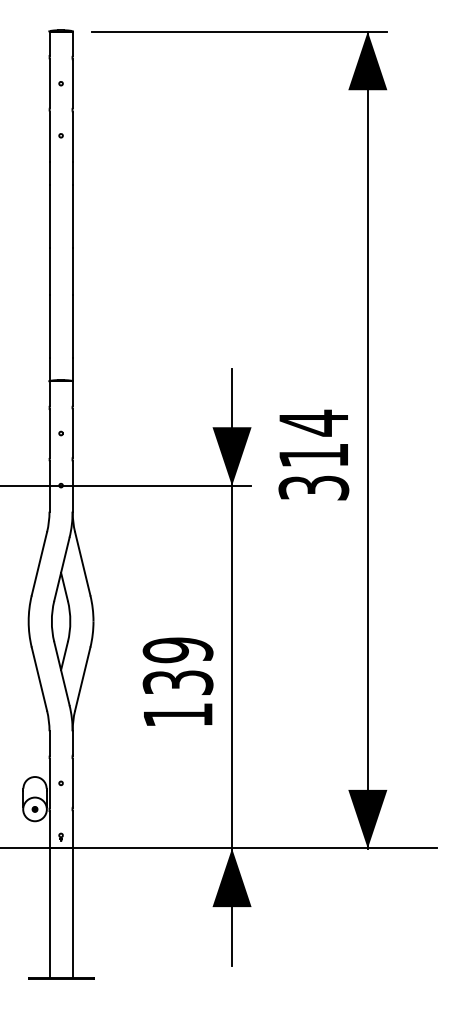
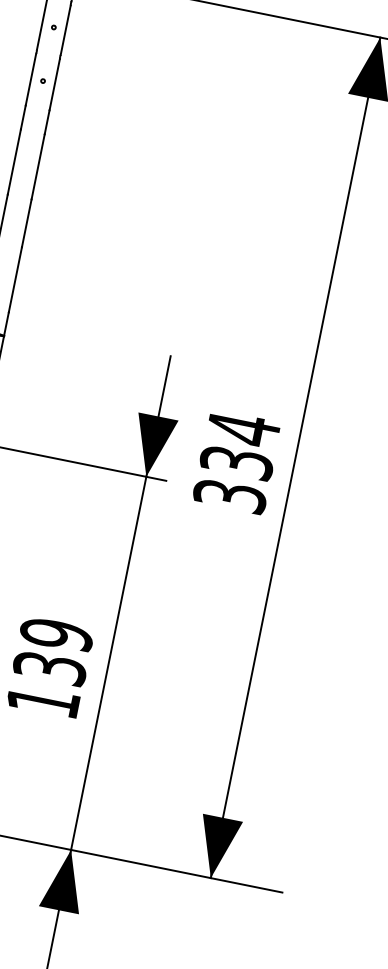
text: (313, 455) -> (236, 462), 314 -> 334

